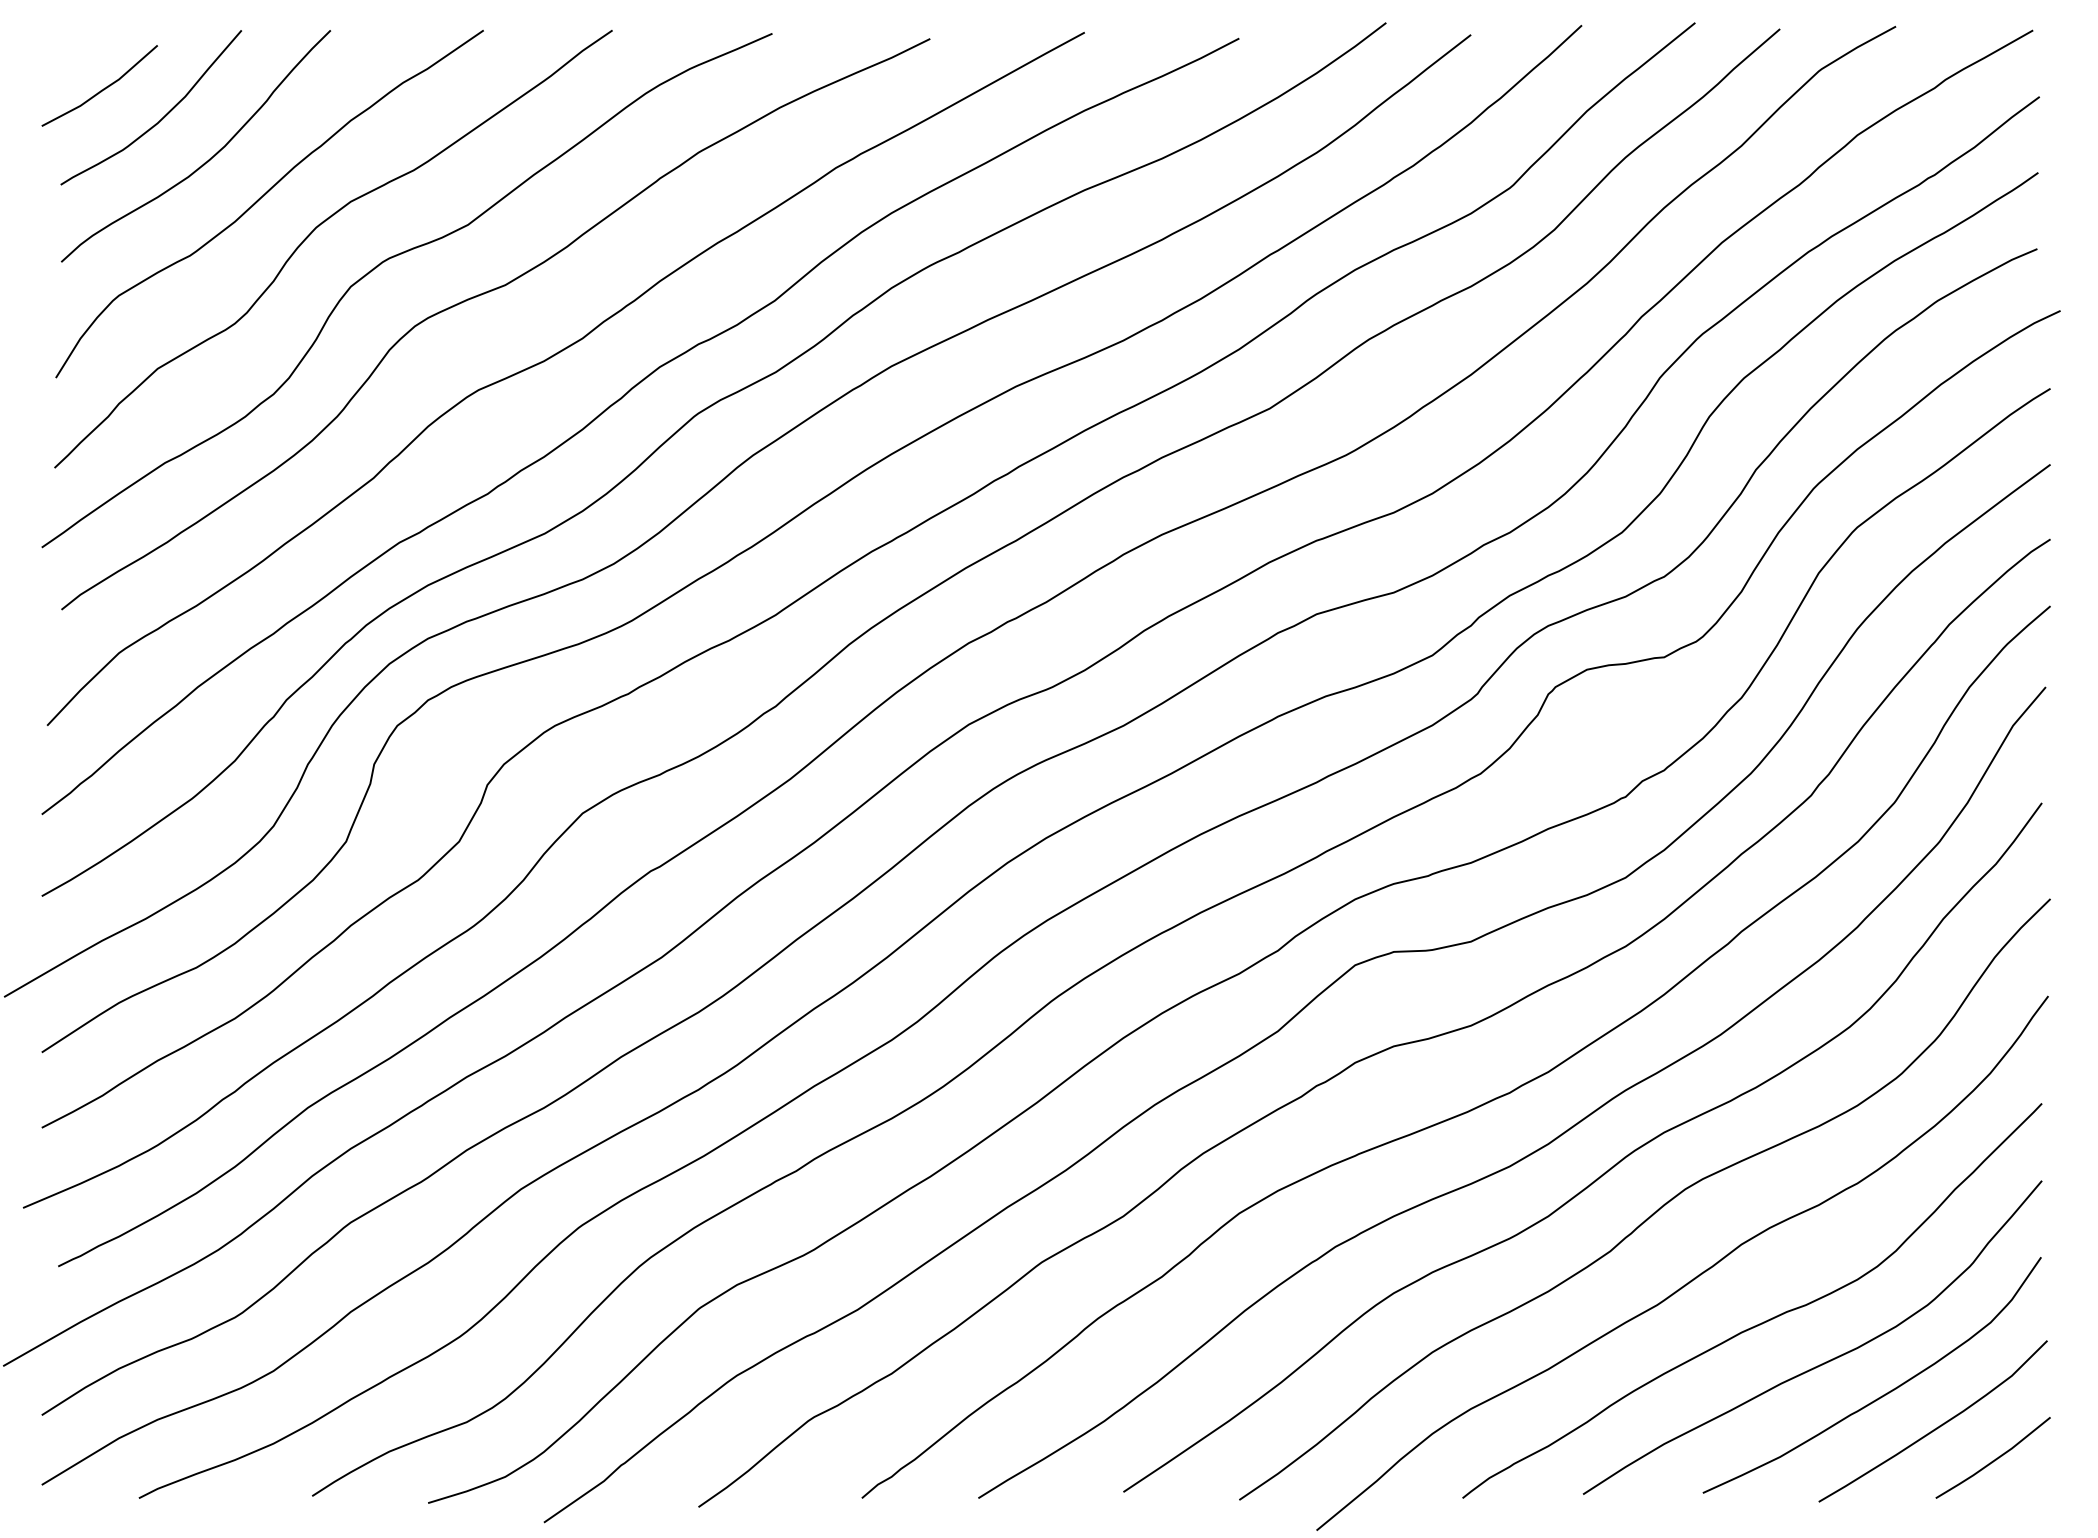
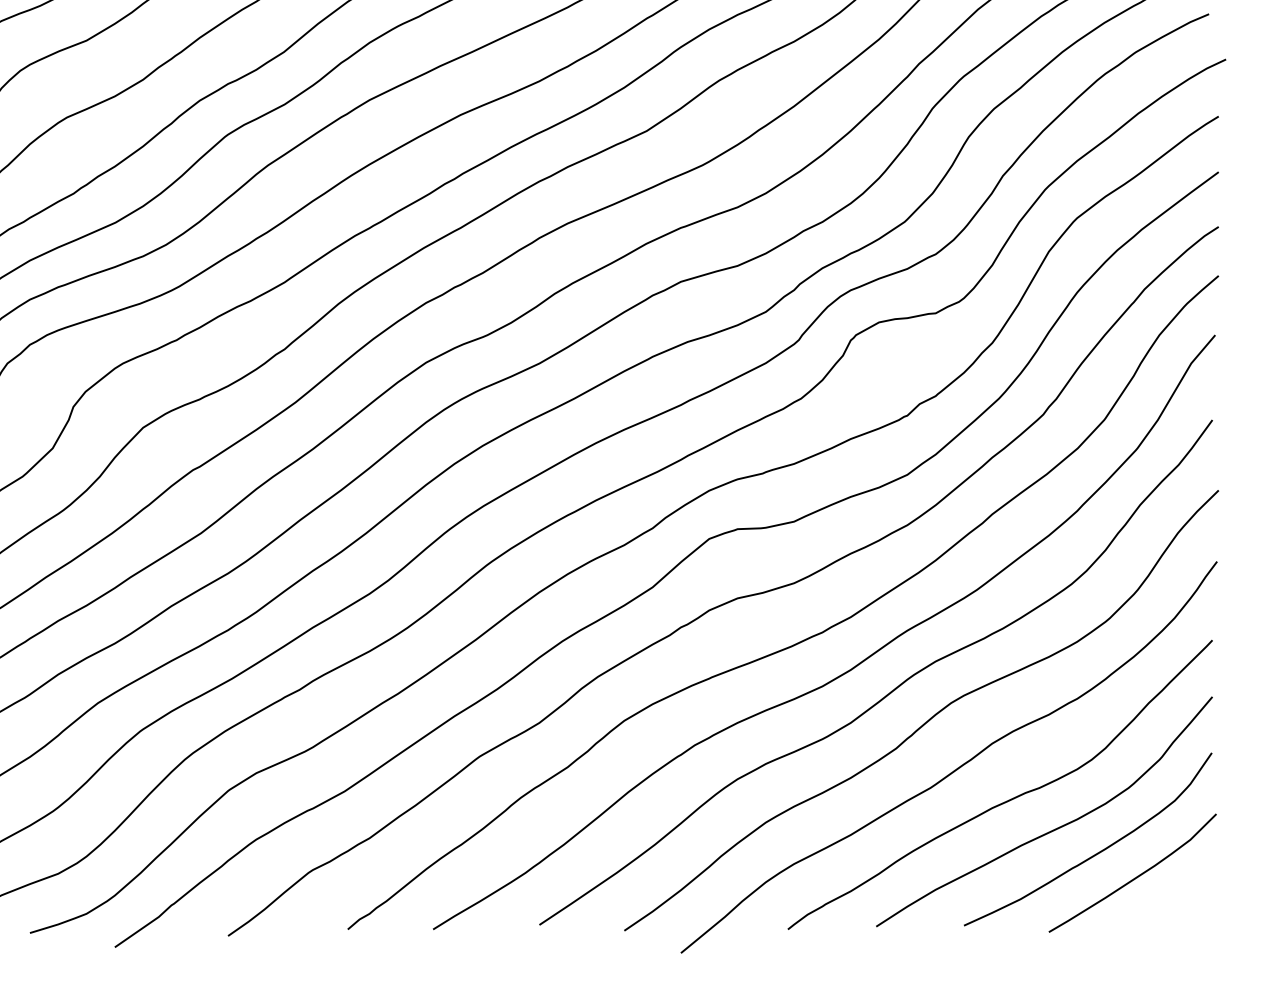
line: (1994, 1459) -> (1177, 901), removed

